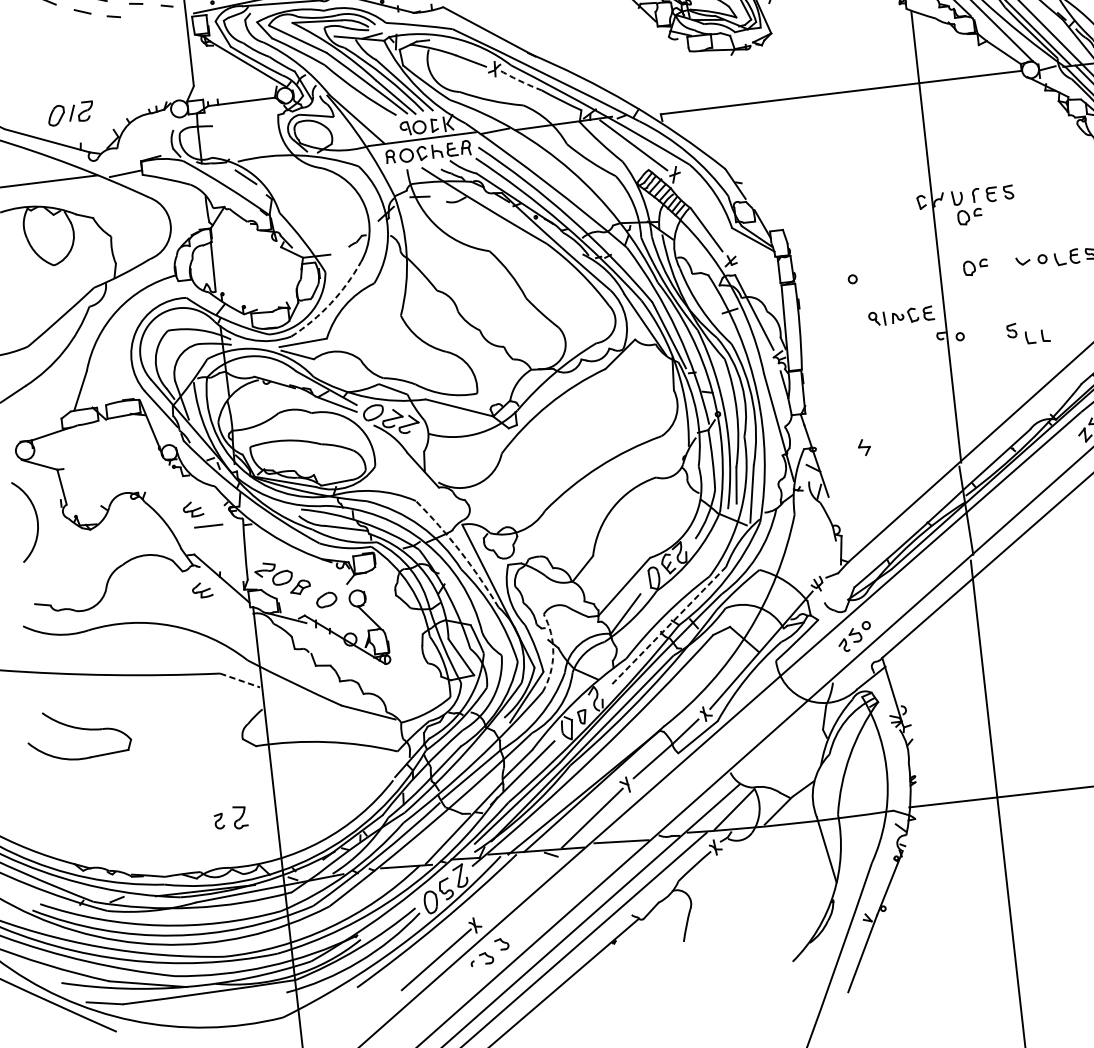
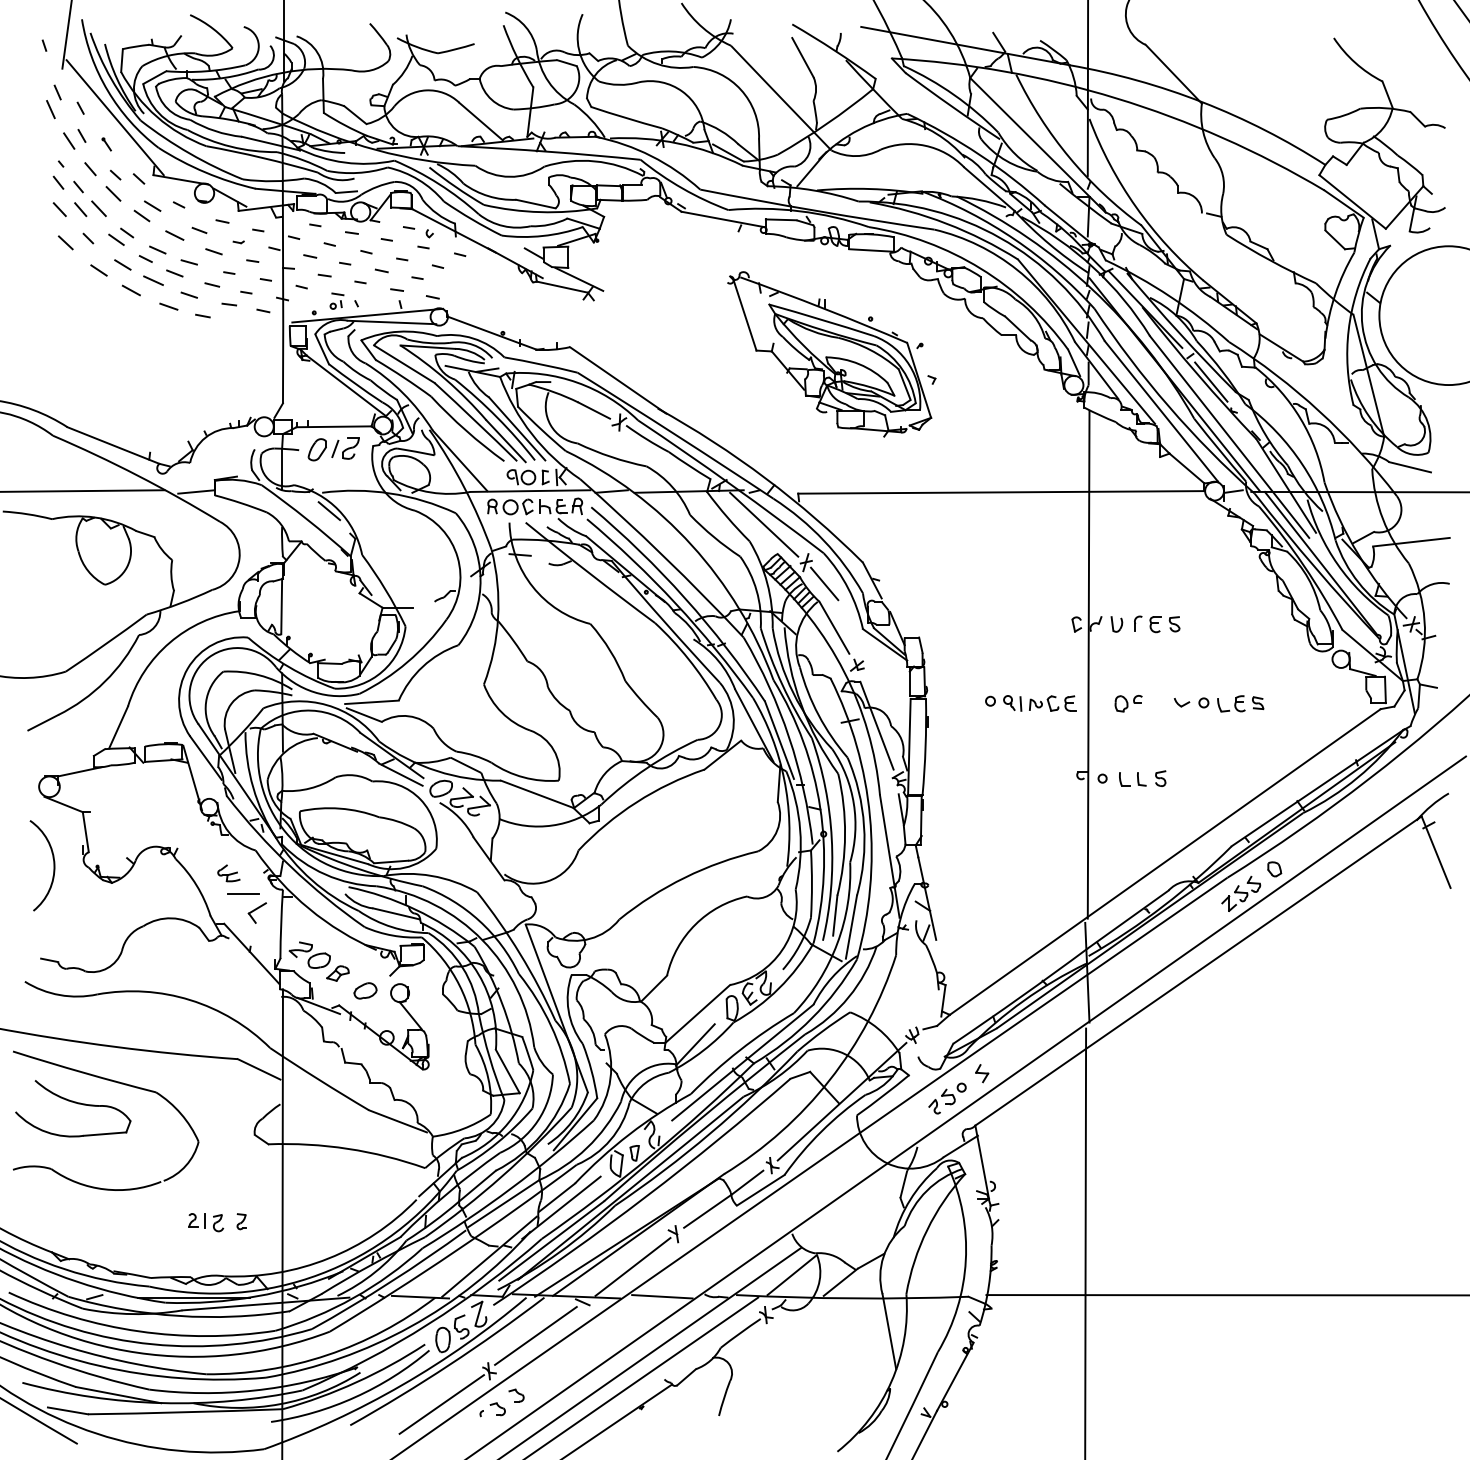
arc: (521, 81) -> (647, 439), dashed -> solid
part: (70, 113) -> (333, 449), moved
line: (693, 191) -> (824, 583), added
part: (969, 216) -> (1128, 646), removed
arc: (330, 303) -> (407, 662), dashed -> solid
part: (901, 316) -> (1039, 703), moved
part: (1037, 336) -> (1132, 779), moved
part: (864, 447) -> (982, 1073), moved
part: (221, 541) -> (256, 912), added
arc: (460, 551) -> (520, 954), dashed -> solid
part: (202, 590) -> (228, 964), removed
line: (668, 625) -> (742, 1062), dashed -> solid
arc: (553, 653) -> (610, 1078), dashed -> solid
line: (240, 680) -> (259, 1069), dashed -> solid
part: (115, 707) -> (117, 1083), added
part: (239, 817) -> (241, 1221), size x0.62
part: (199, 821) -> (196, 1220), added
line: (512, 888) -> (535, 1335), added

